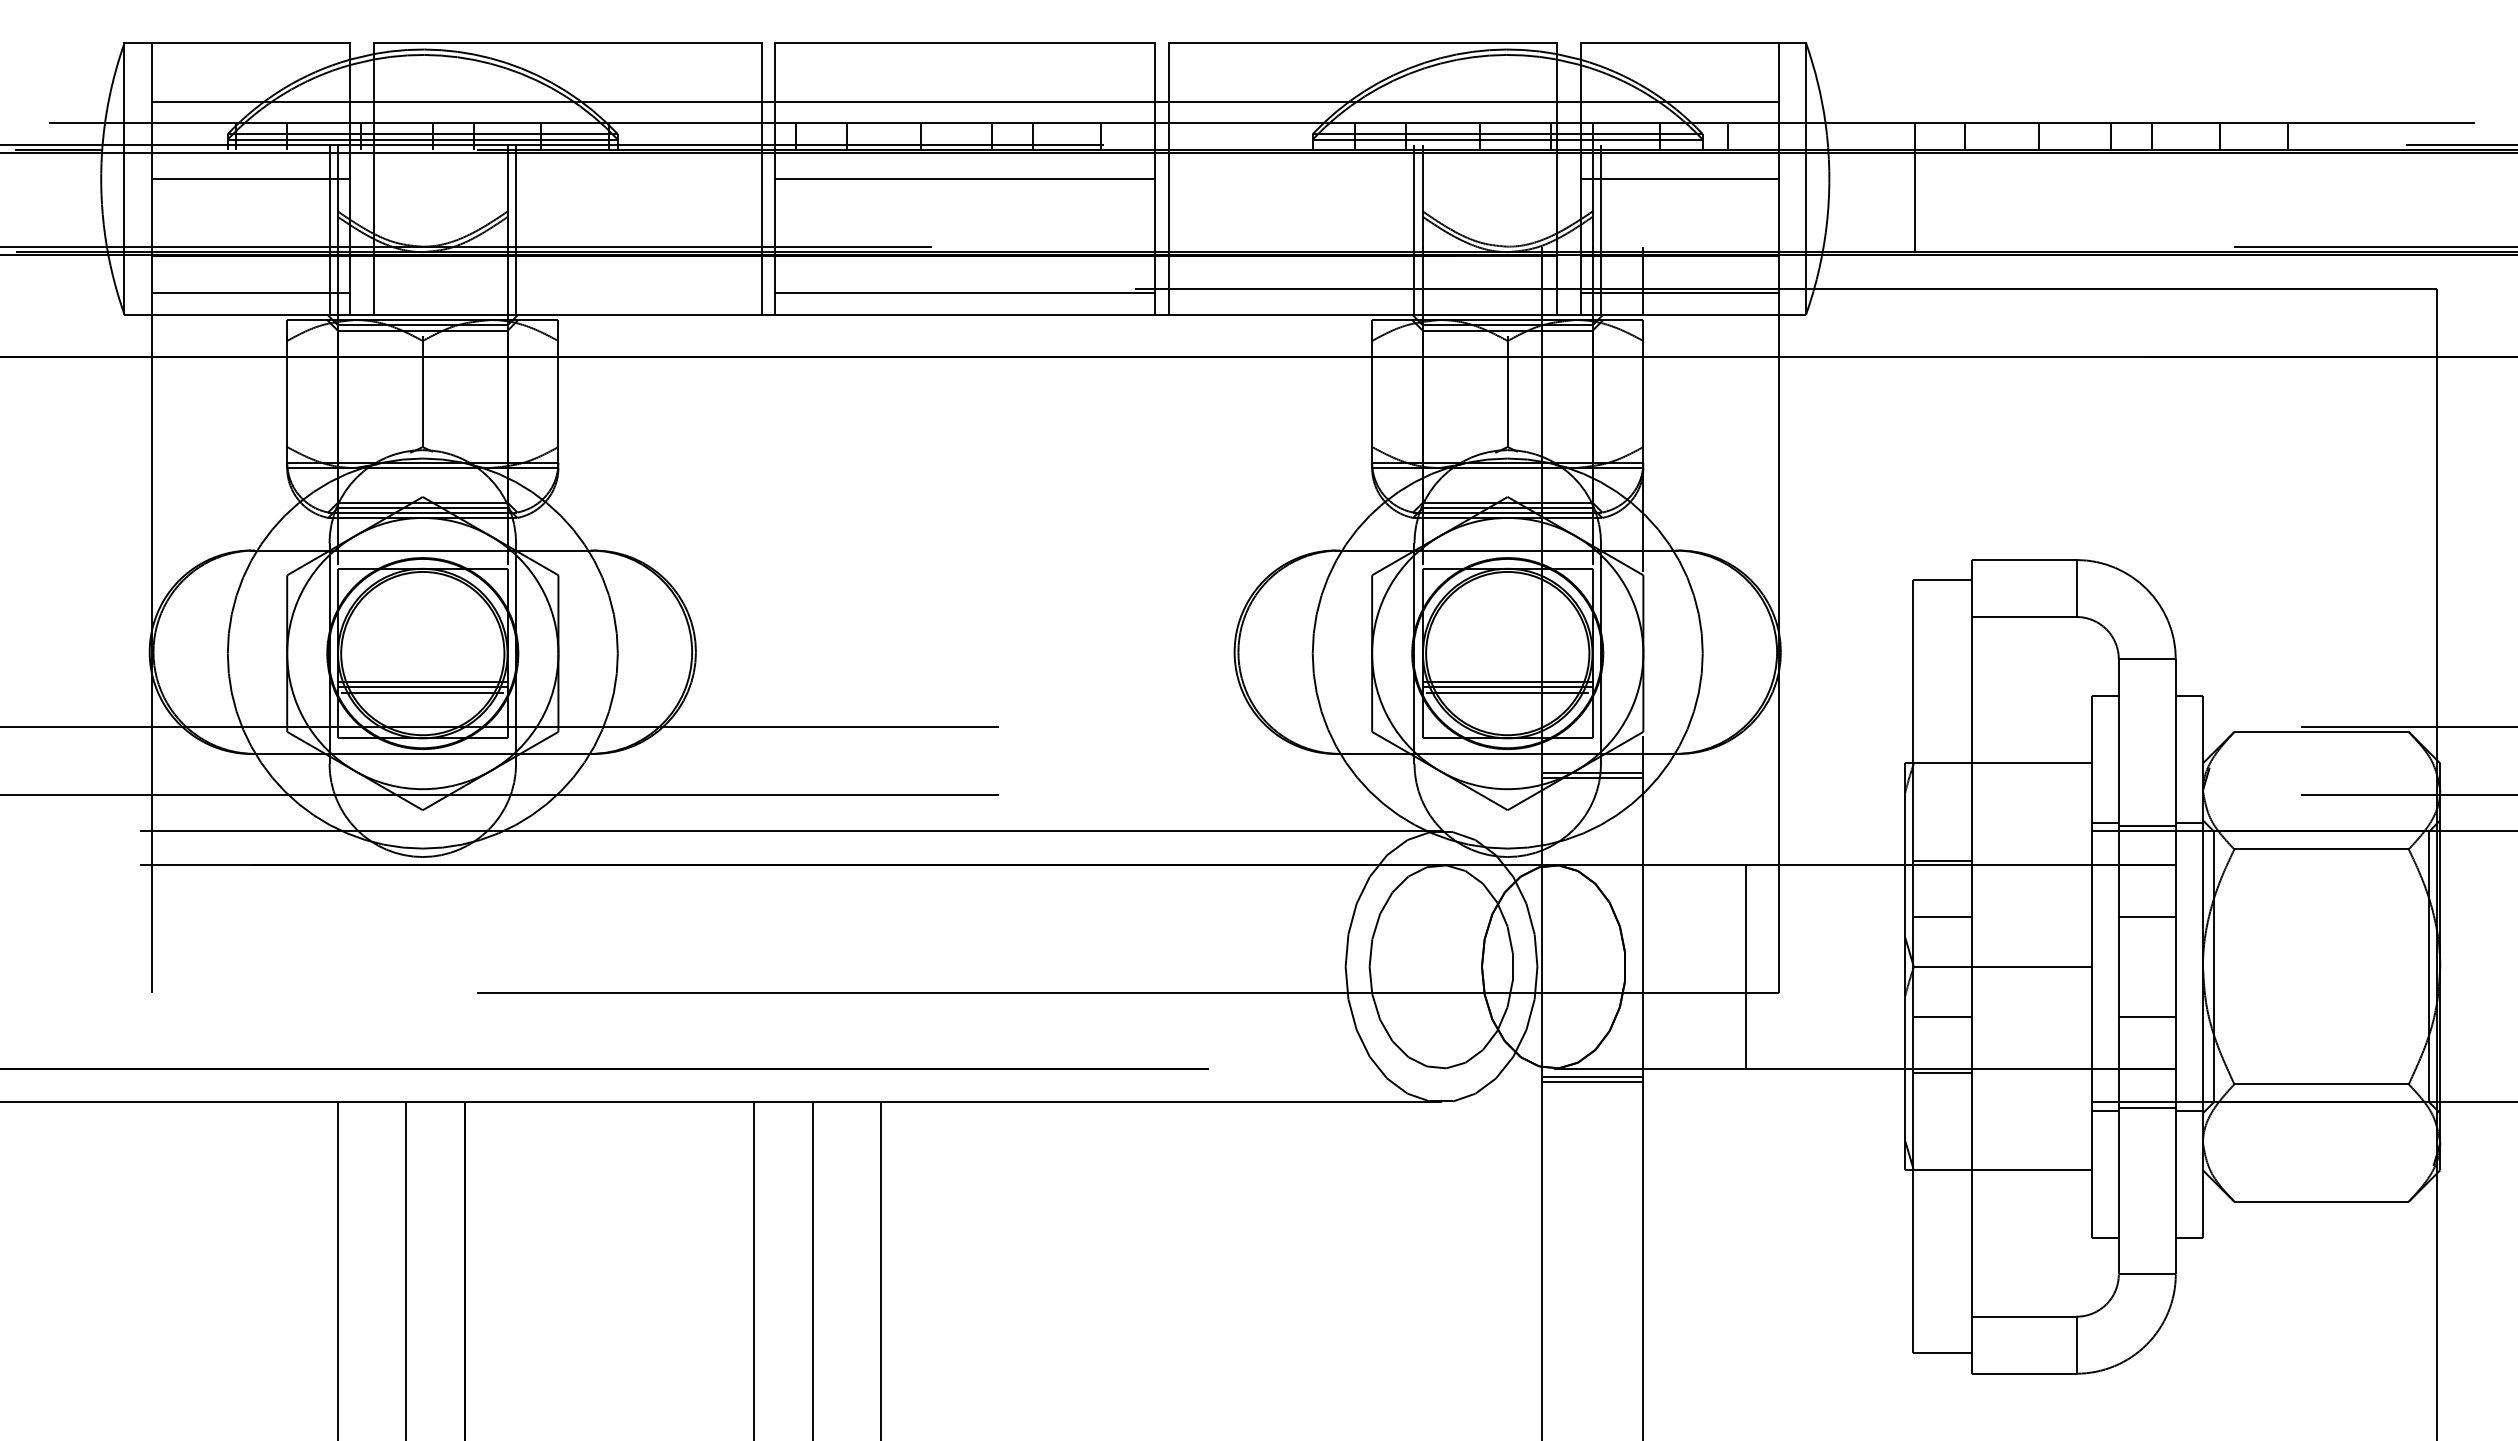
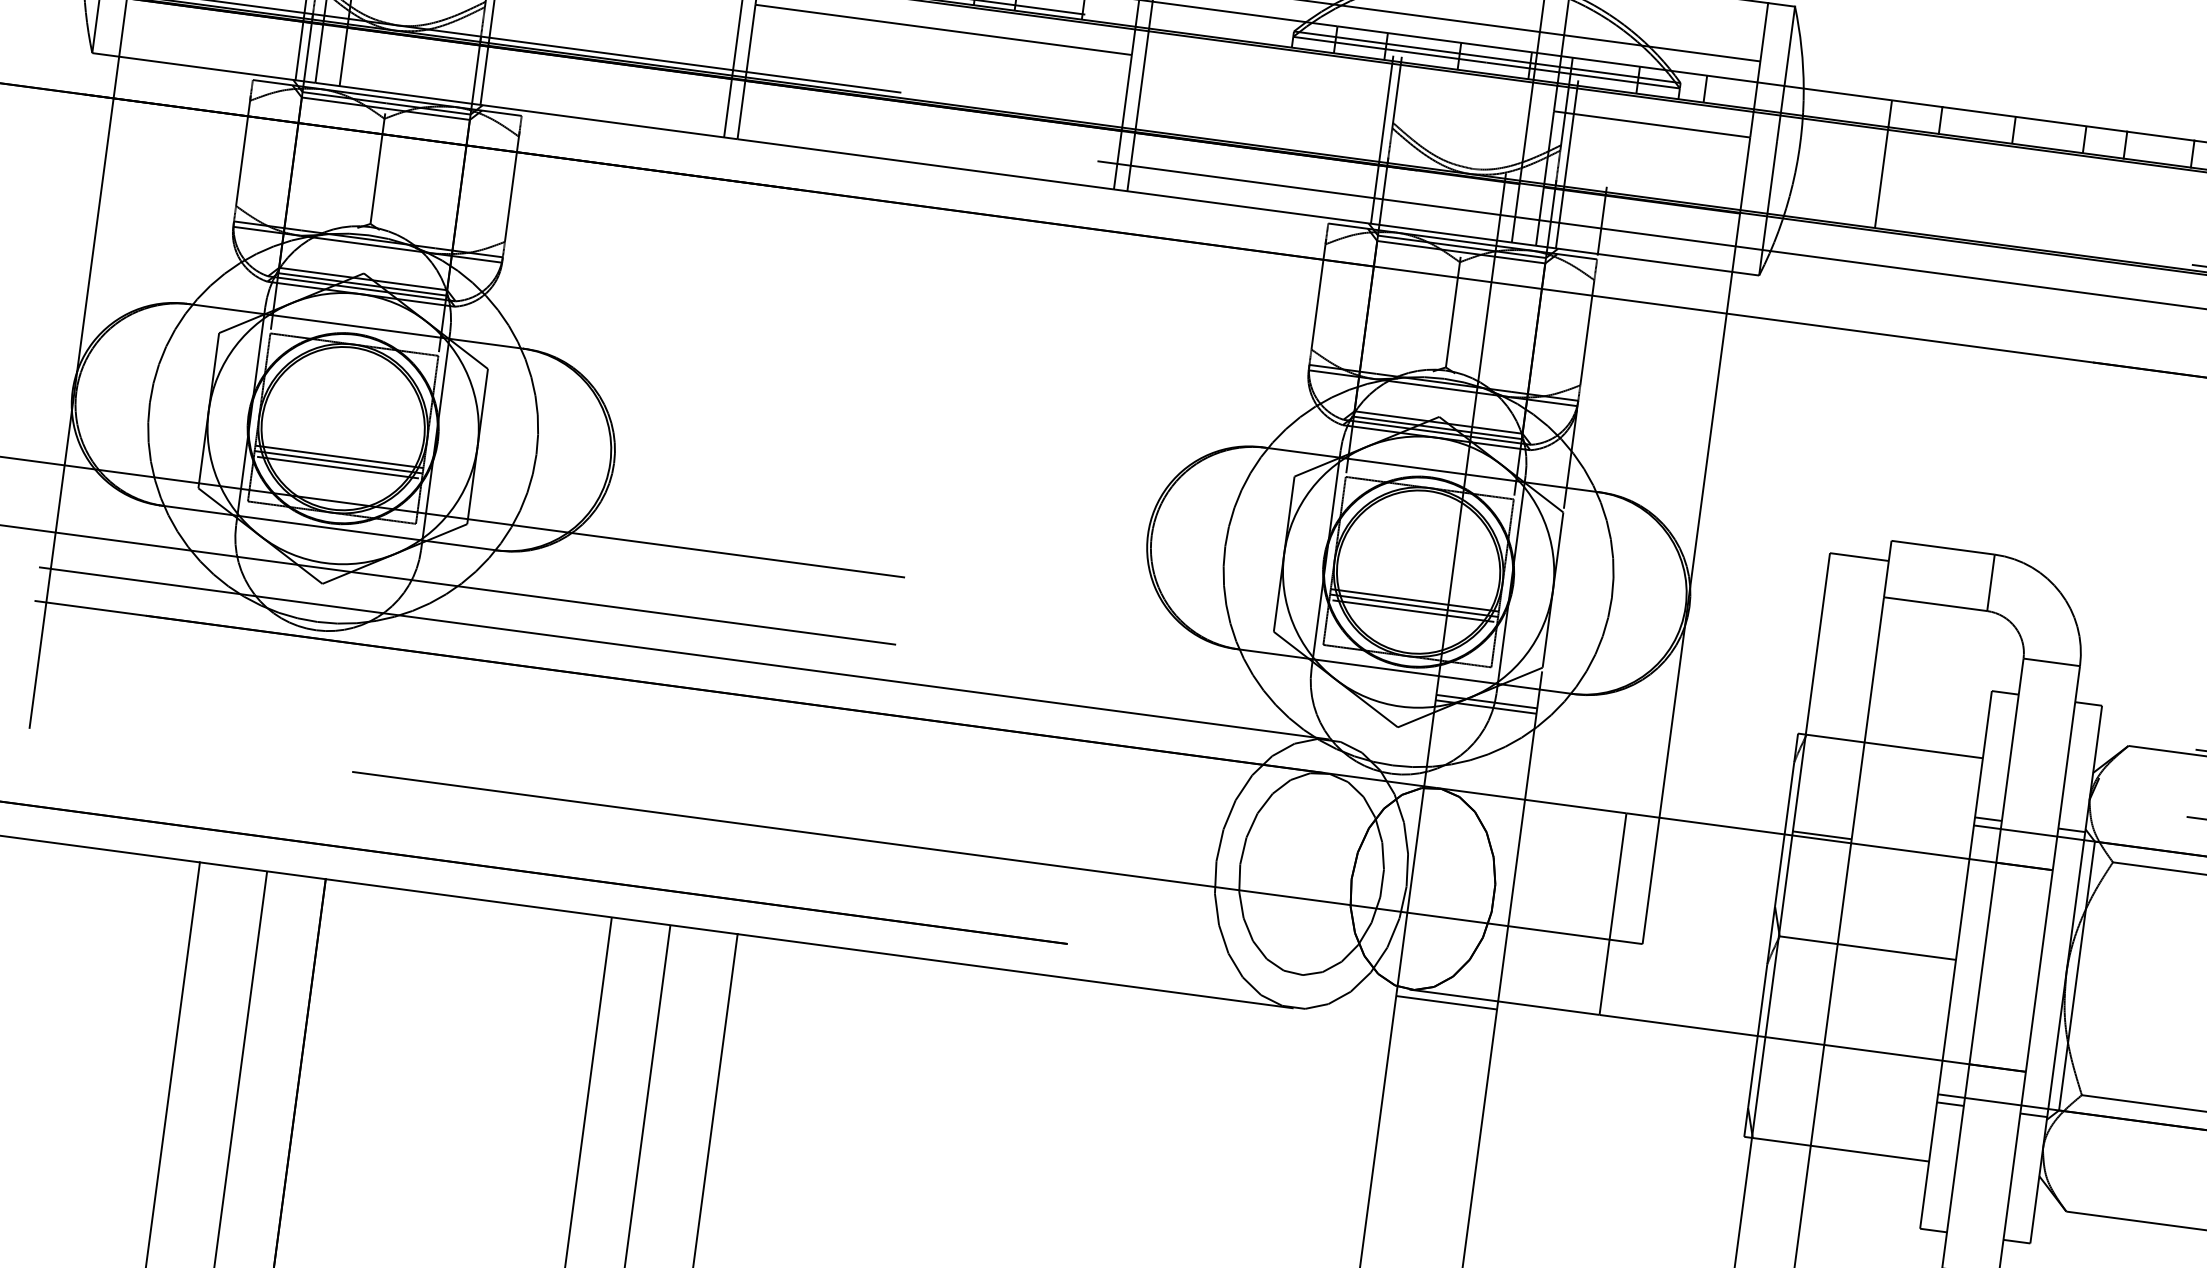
line: (250, 293) -> (220, 48), removed
line: (965, 293) -> (928, 143), removed
line: (1679, 293) -> (1636, 237), removed
line: (2146, 825) -> (2029, 827), removed
line: (1942, 916) -> (1814, 890), removed
line: (2146, 916) -> (2016, 917), removed
line: (1942, 1016) -> (1801, 989), removed
line: (2146, 1016) -> (2003, 1016), removed
line: (1942, 1072) -> (1794, 1044), removed
line: (1592, 1082) -> (1445, 1008), removed
line: (2146, 1107) -> (1991, 1106), removed

